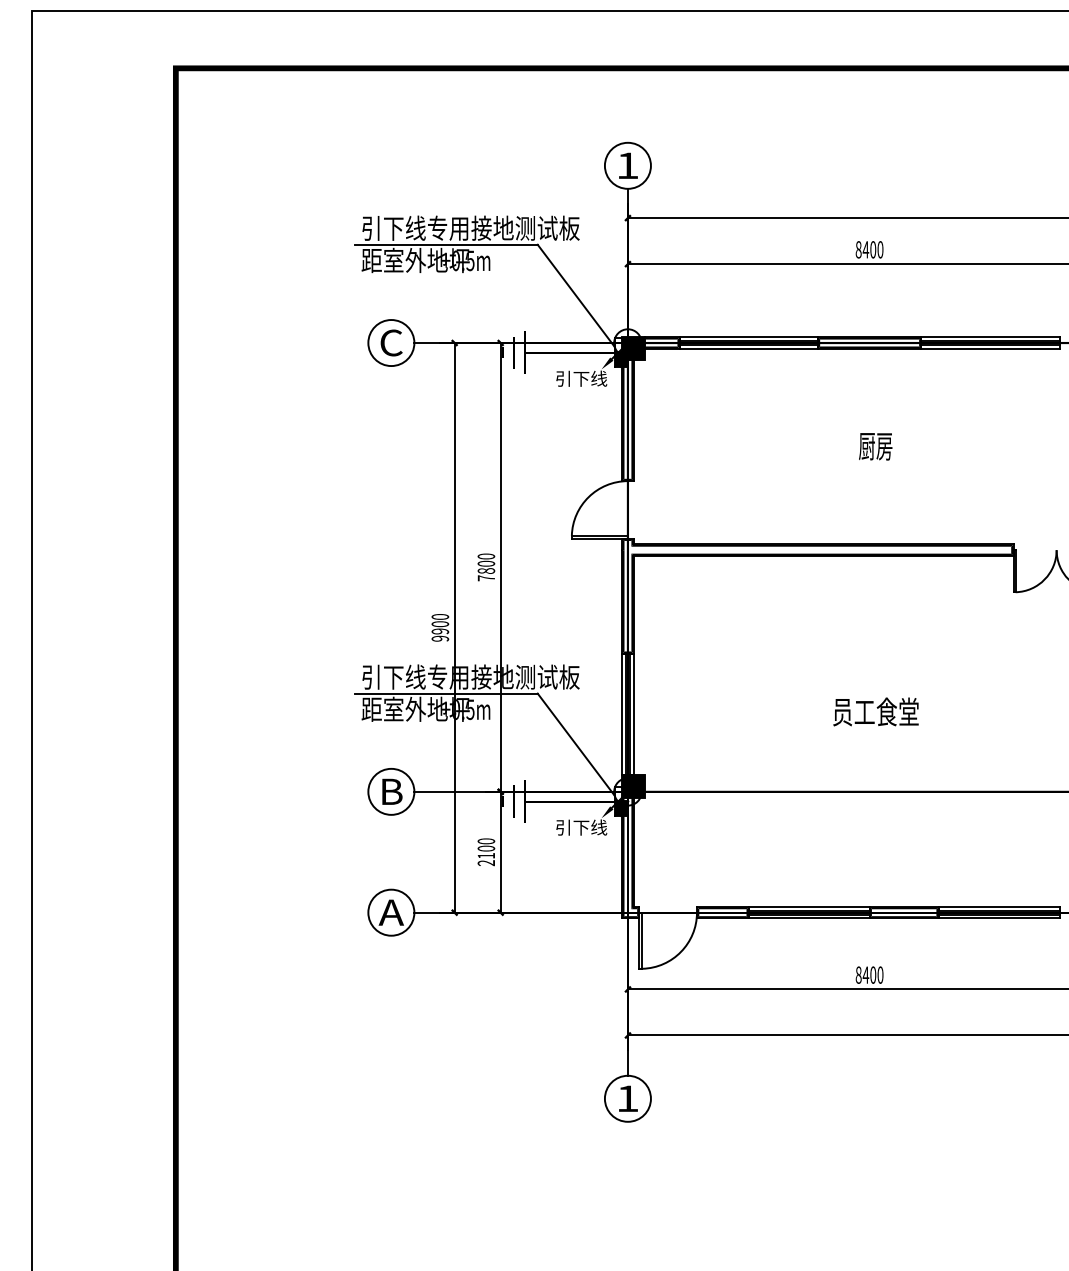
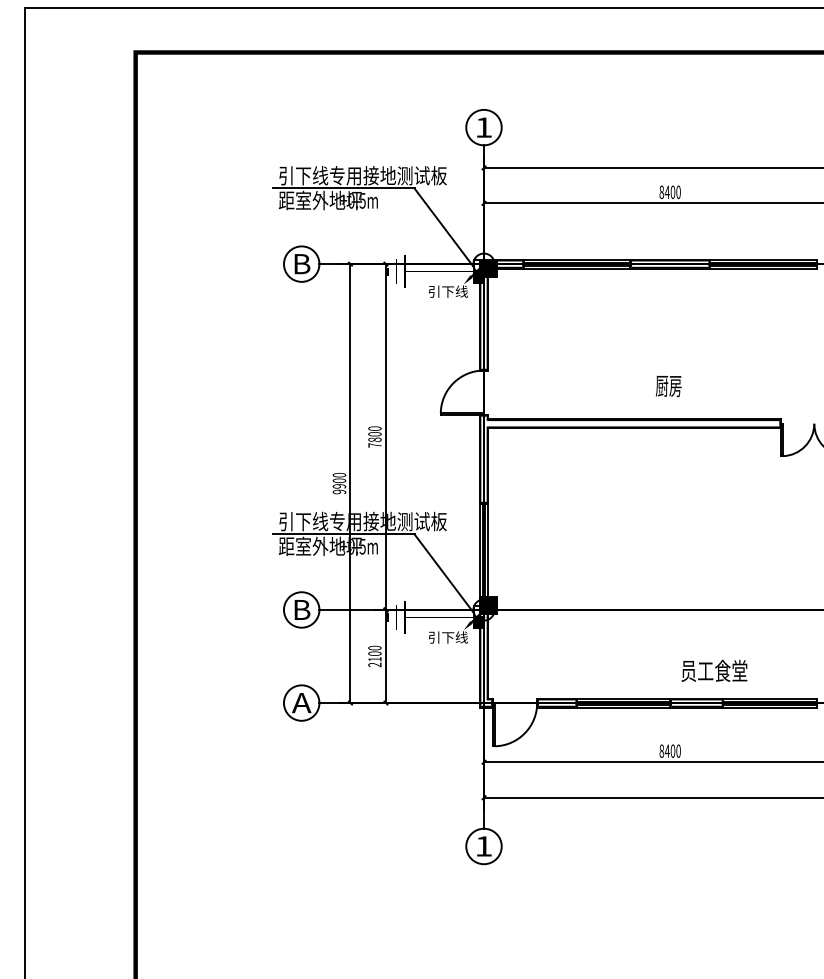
text: (391, 342) -> (301, 263), C -> B
text: (875, 446) -> (668, 386), moved
text: (875, 711) -> (714, 670), moved

